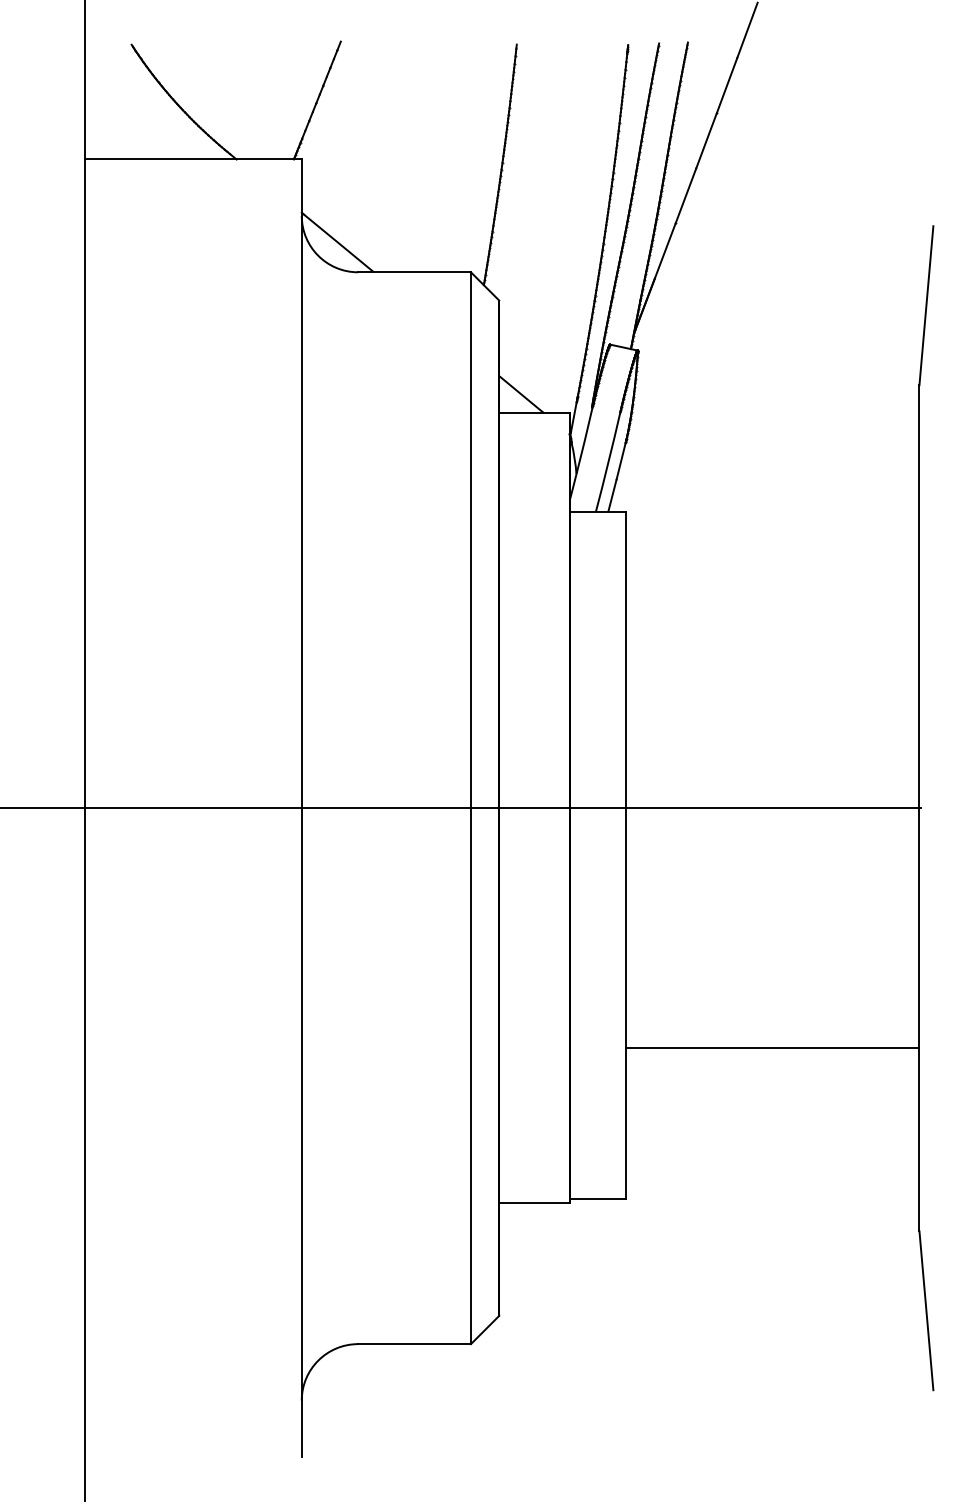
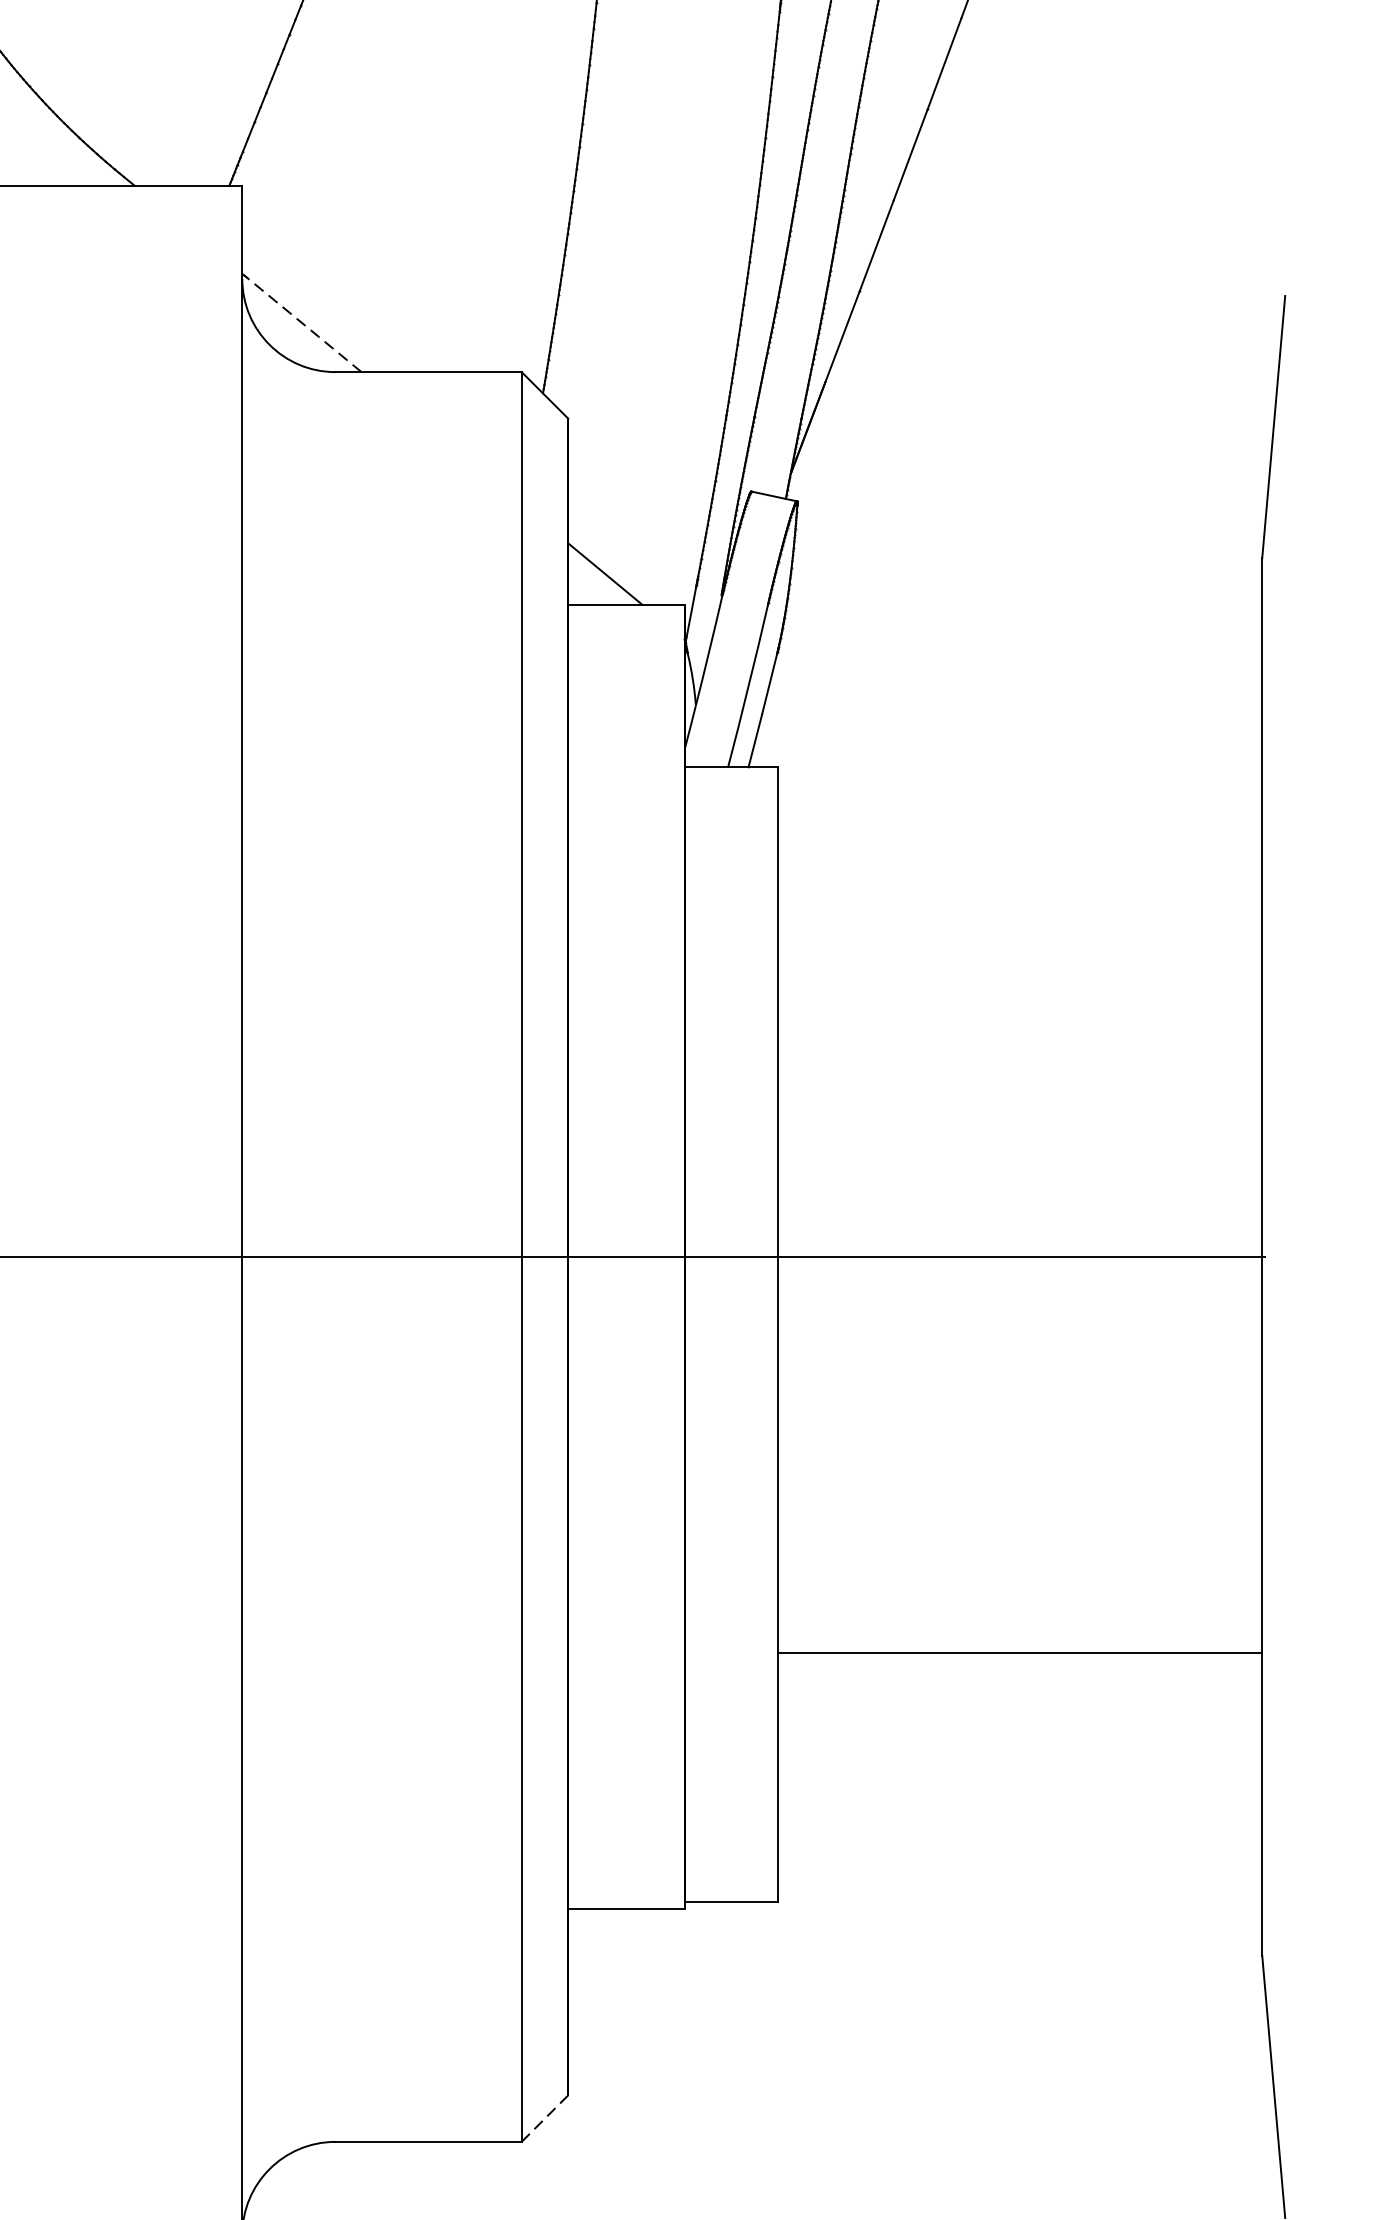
arc: (339, 243) -> (304, 324), solid -> dashed
line: (485, 1330) -> (545, 2119), solid -> dashed

